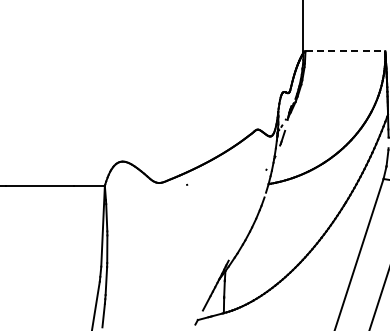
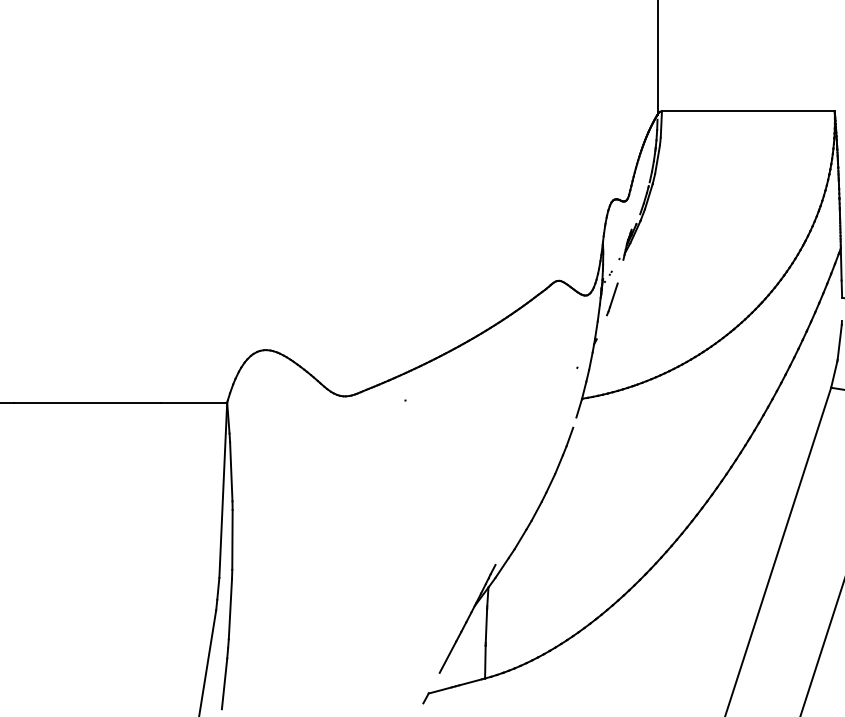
line: (345, 51) -> (748, 111), dashed -> solid

